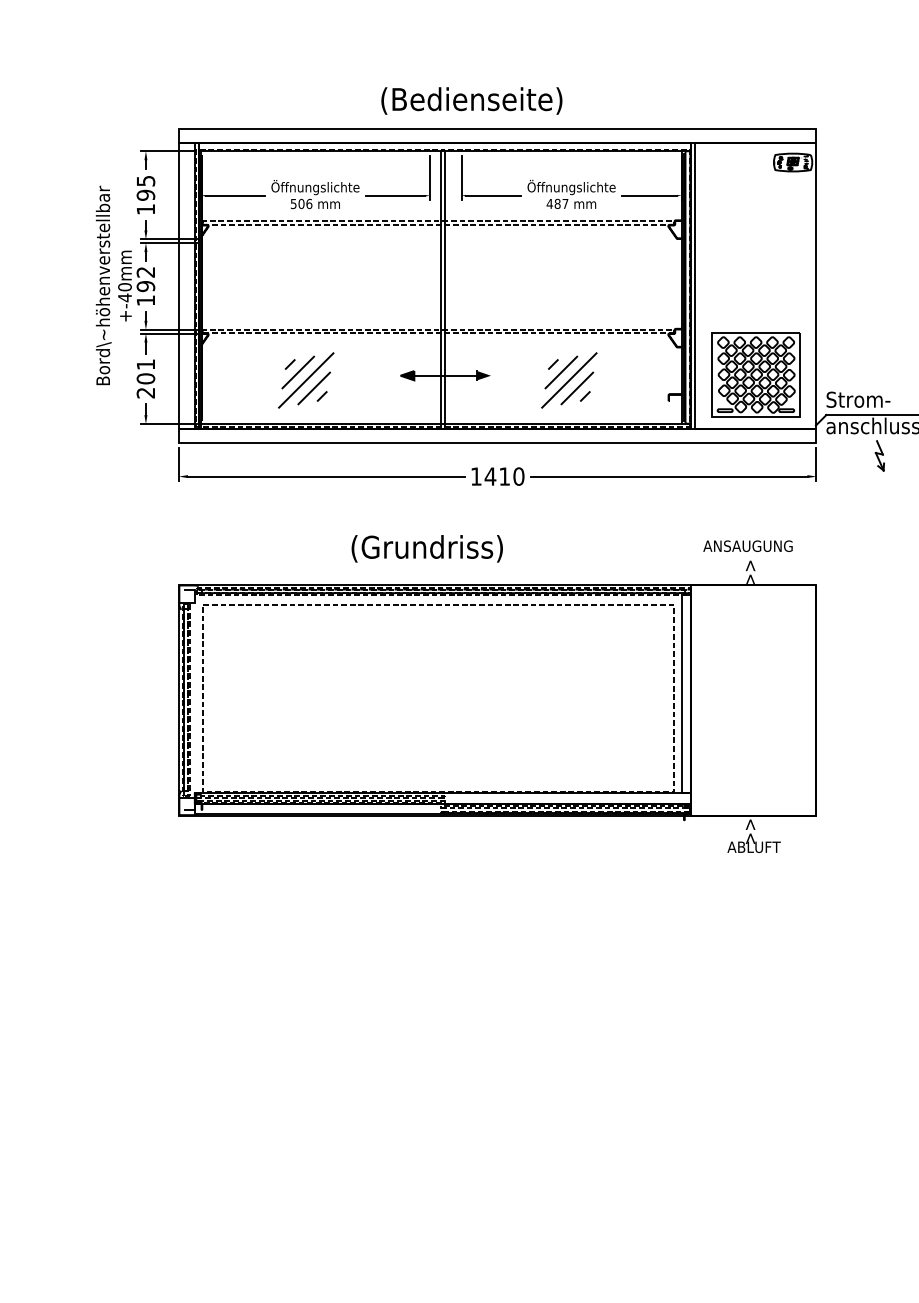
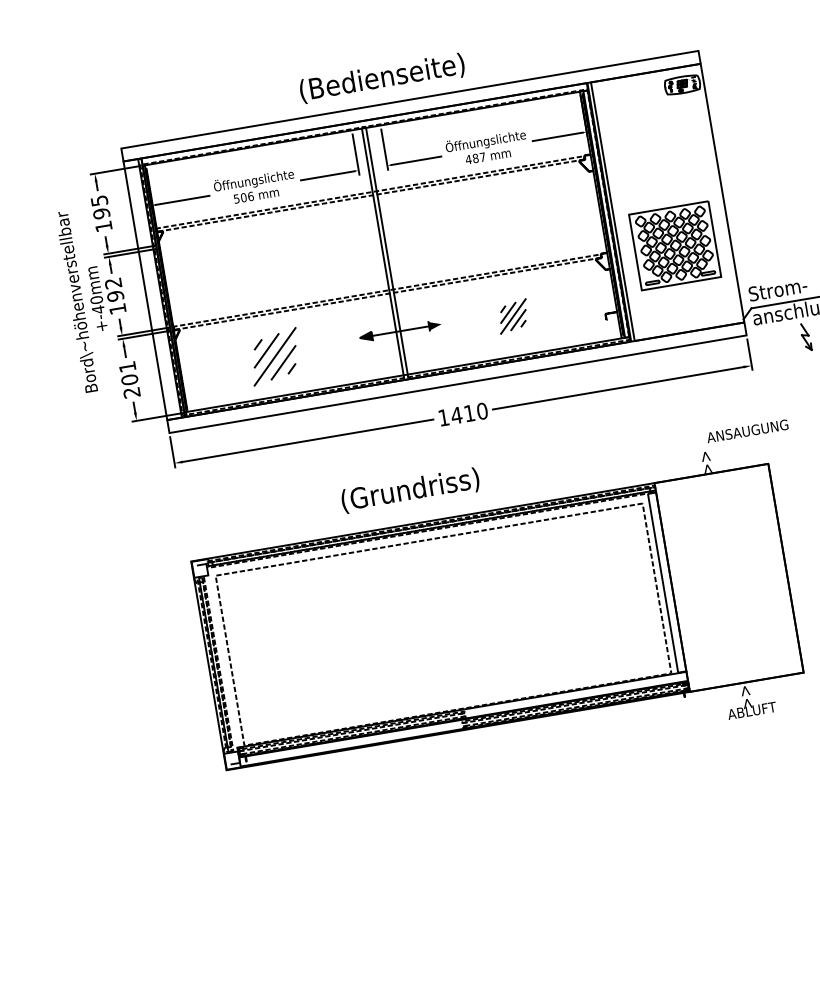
part: (755, 374) -> (674, 245), moved
part: (569, 380) -> (513, 316), size x0.6
text: (747, 545) -> (746, 430), moved

